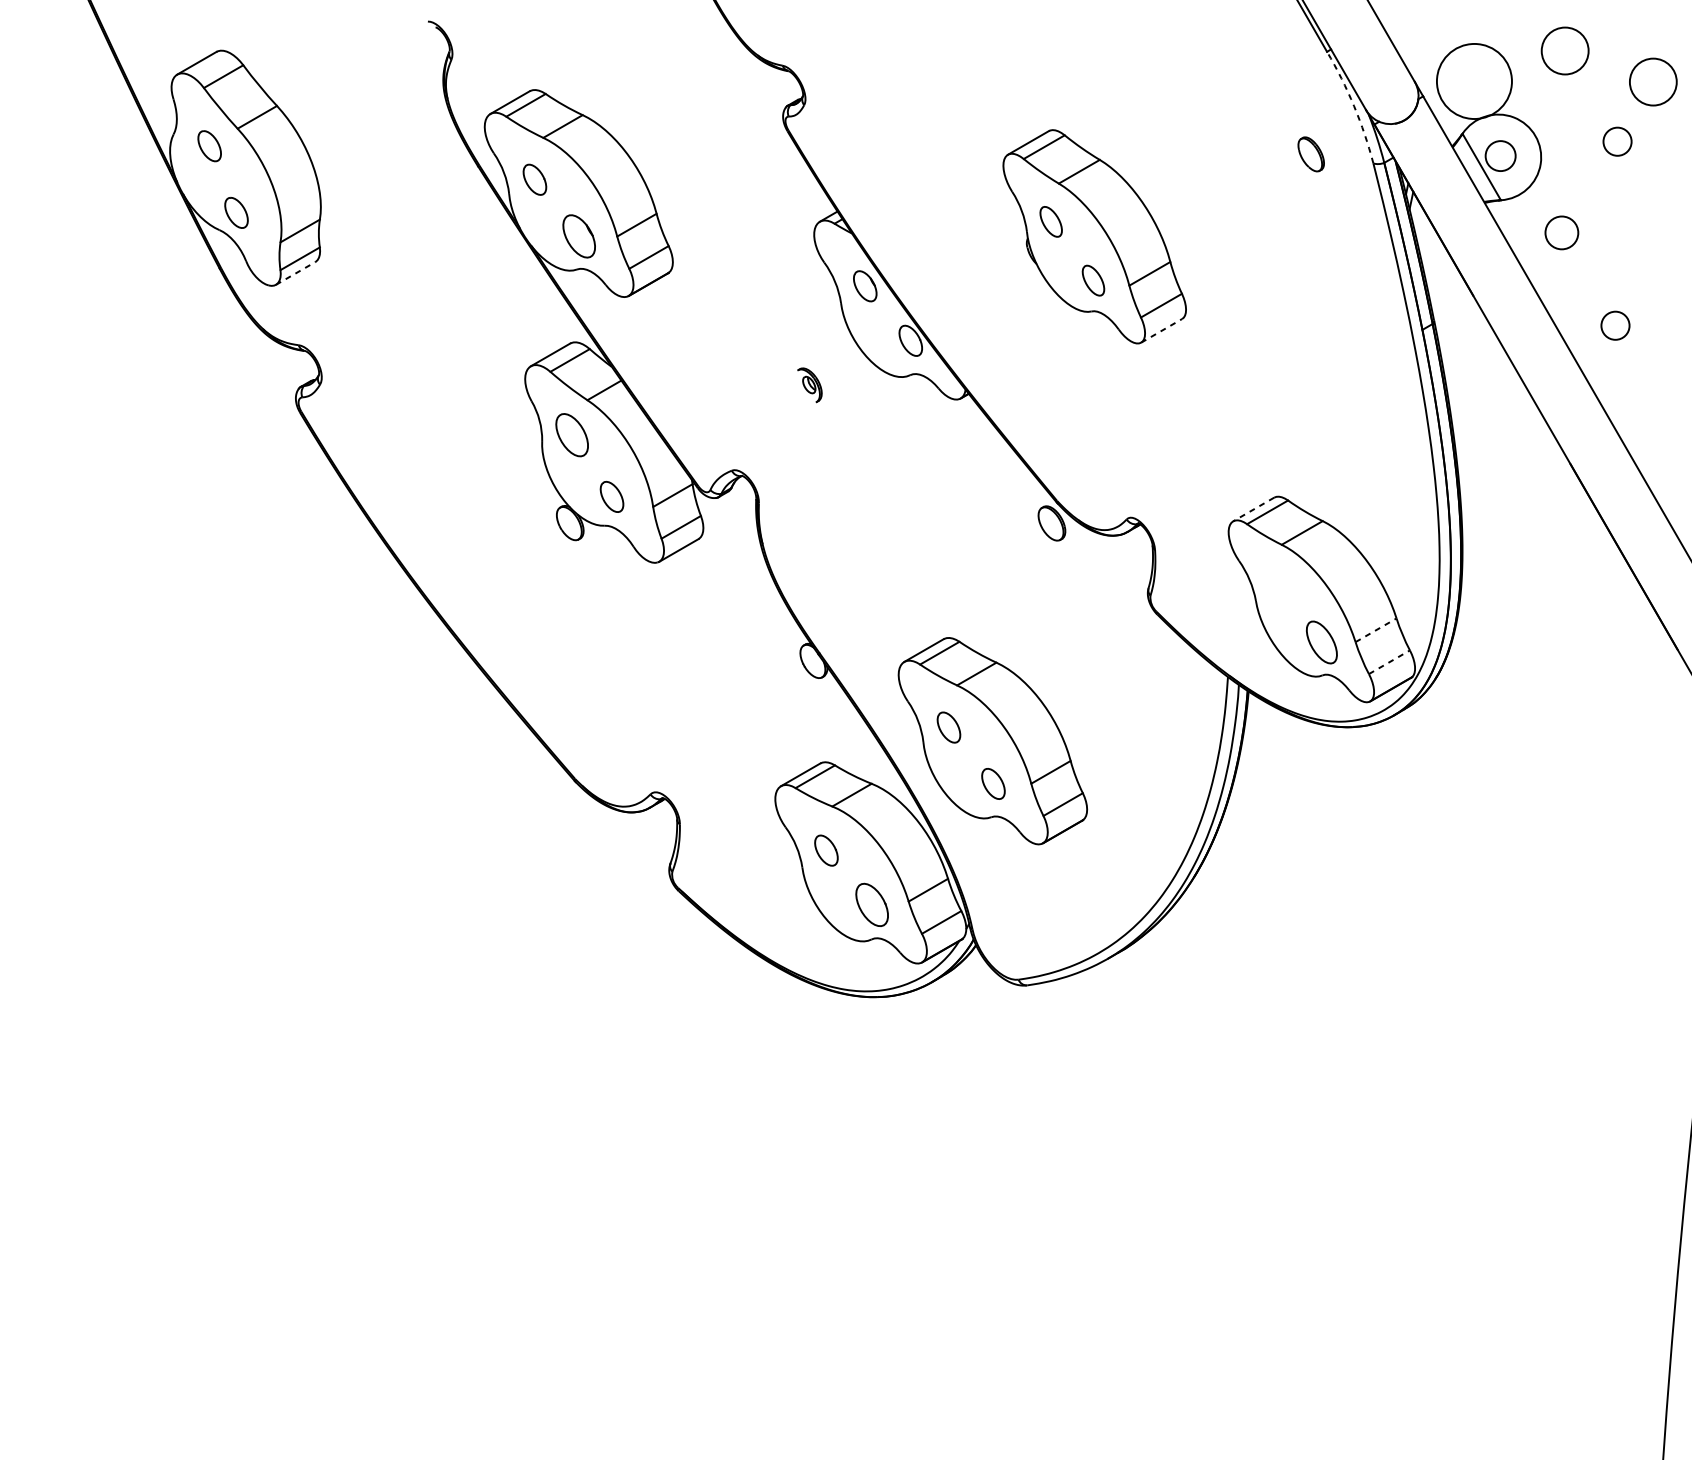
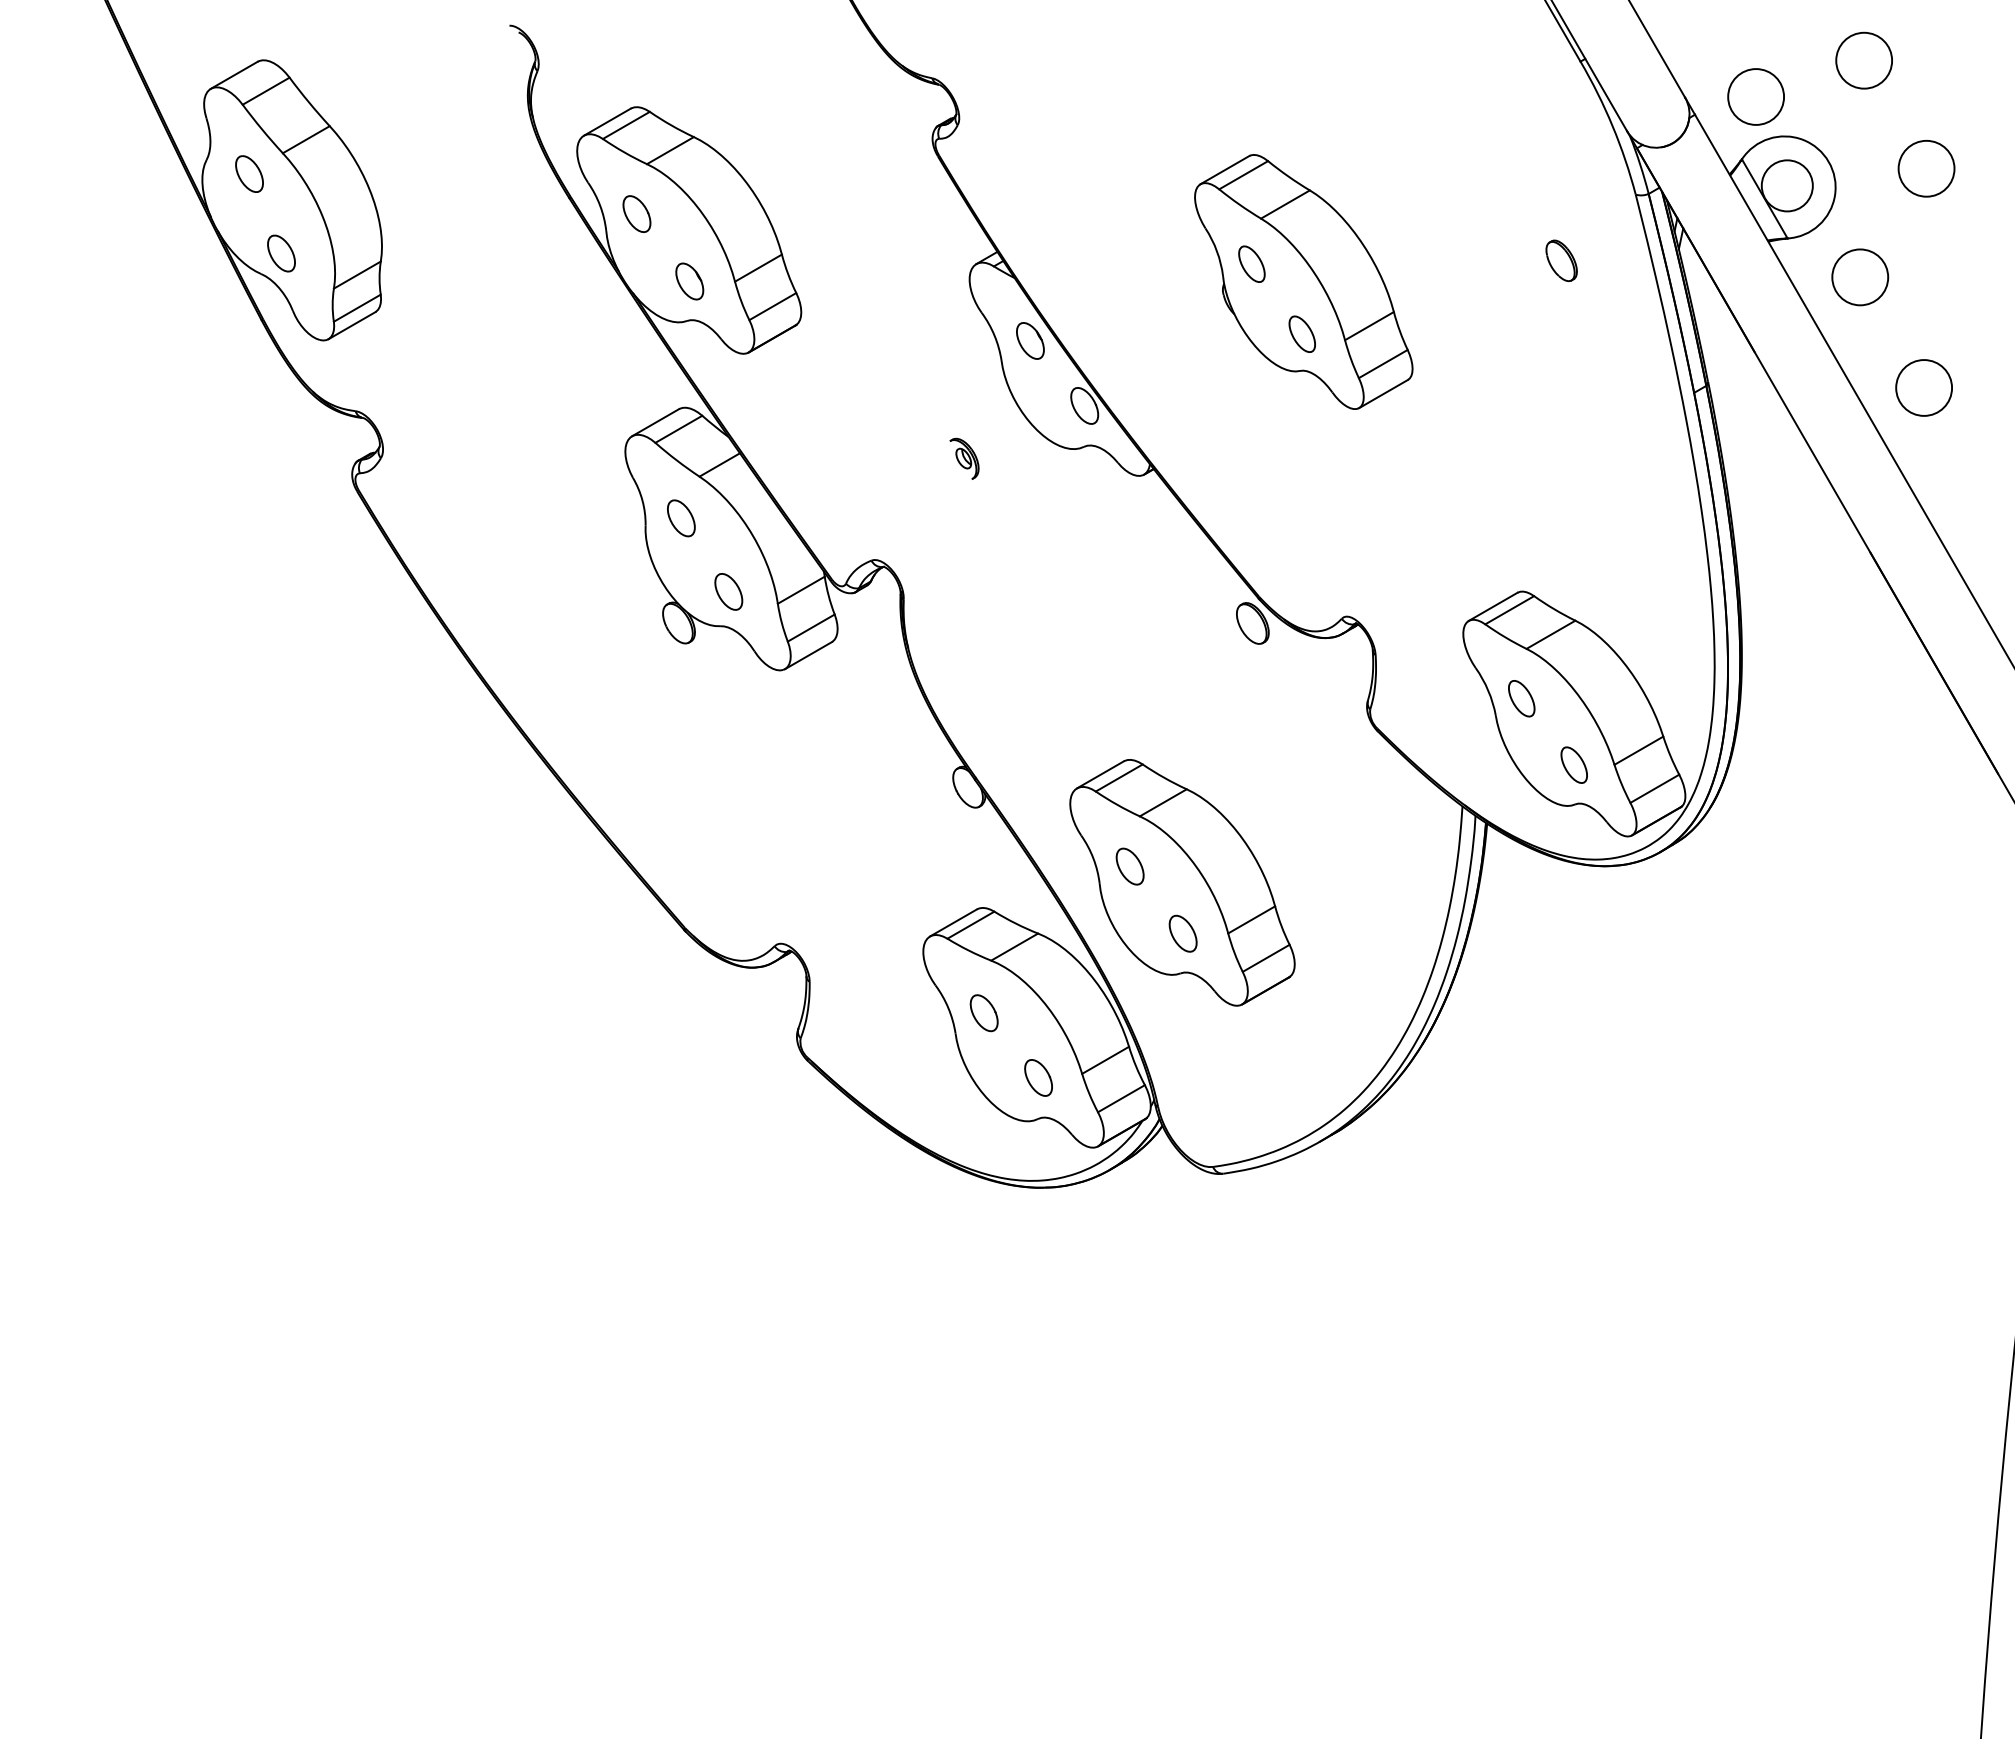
circle: (1474, 81) -> (1756, 96), size x0.62
circle: (1652, 81) -> (1968, 97), removed
arc: (1353, 106) -> (1612, 126), dashed -> solid
circle: (1617, 141) -> (1926, 168), size x1.67
part: (1311, 154) -> (1561, 260), moved
circle: (1499, 155) -> (1786, 185), size x1.43
circle: (1562, 233) -> (1860, 277), size x1.43
part: (579, 236) -> (689, 281), size x0.71
line: (296, 273) -> (352, 325), dashed -> solid
circle: (1615, 325) -> (1924, 387), size x1.67
line: (1161, 330) -> (1383, 393), dashed -> solid
part: (572, 435) -> (681, 518), size x0.71
line: (1253, 510) -> (1492, 607), dashed -> solid
part: (1277, 586) -> (1521, 698), added
line: (1376, 630) -> (1639, 750), dashed -> solid
part: (1321, 641) -> (1573, 764), size x0.71
line: (1389, 662) -> (1655, 788), dashed -> solid
part: (872, 904) -> (1038, 1077), size x0.71

